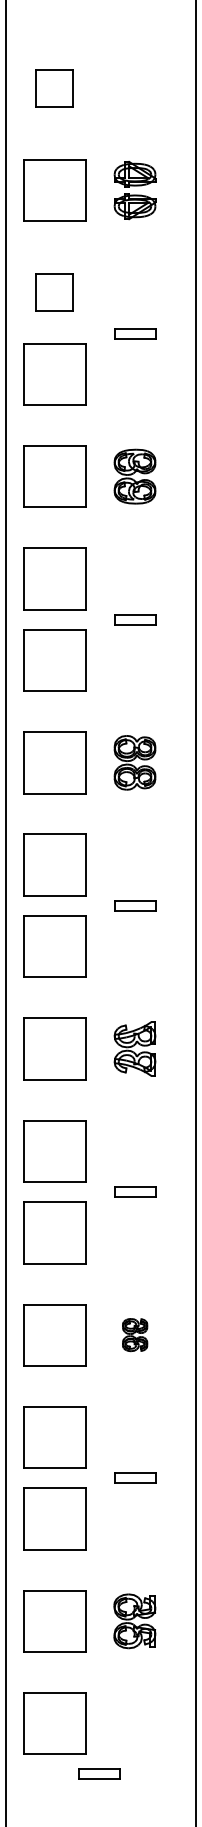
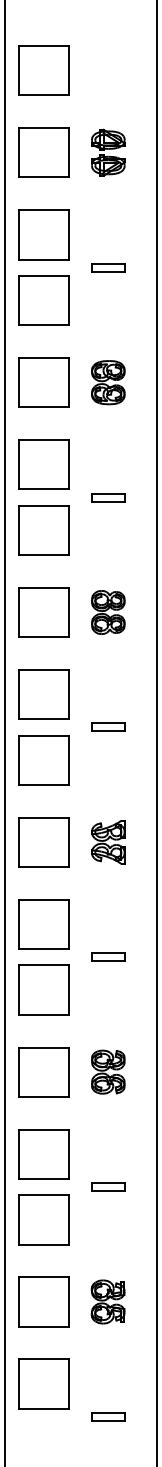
part: (54, 87) -> (43, 70), size x1.67
part: (54, 292) -> (43, 234), size x1.67
part: (135, 1334) -> (108, 1071), size x1.67
part: (99, 1773) -> (108, 1416), moved

